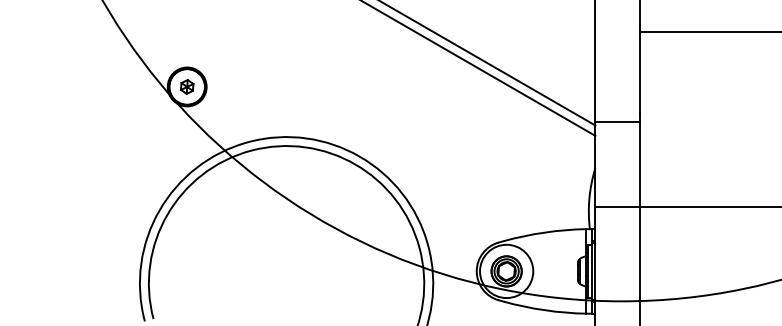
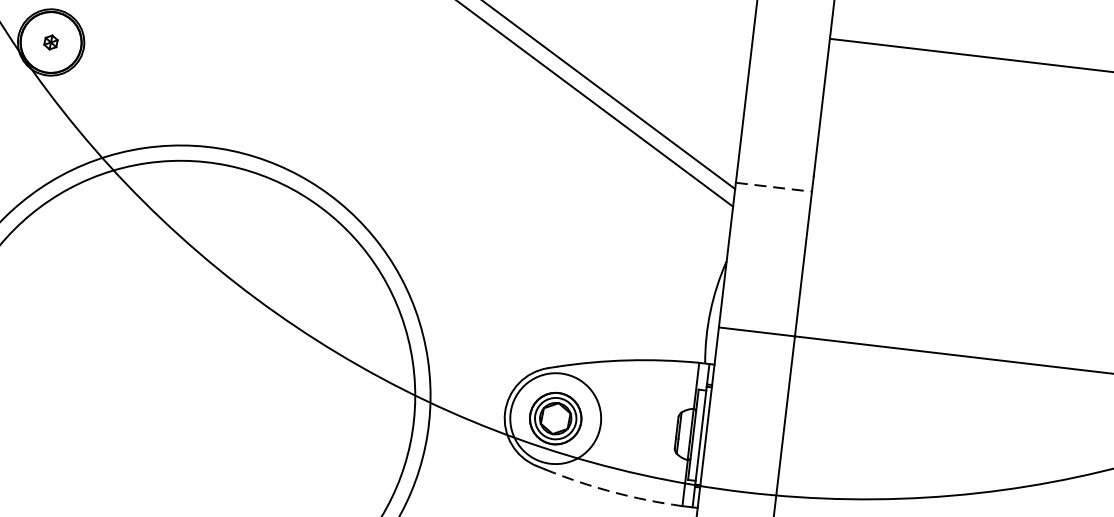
part: (186, 86) -> (50, 41), size x0.6
line: (618, 121) -> (775, 186), solid -> dashed
arc: (544, 310) -> (612, 492), solid -> dashed

